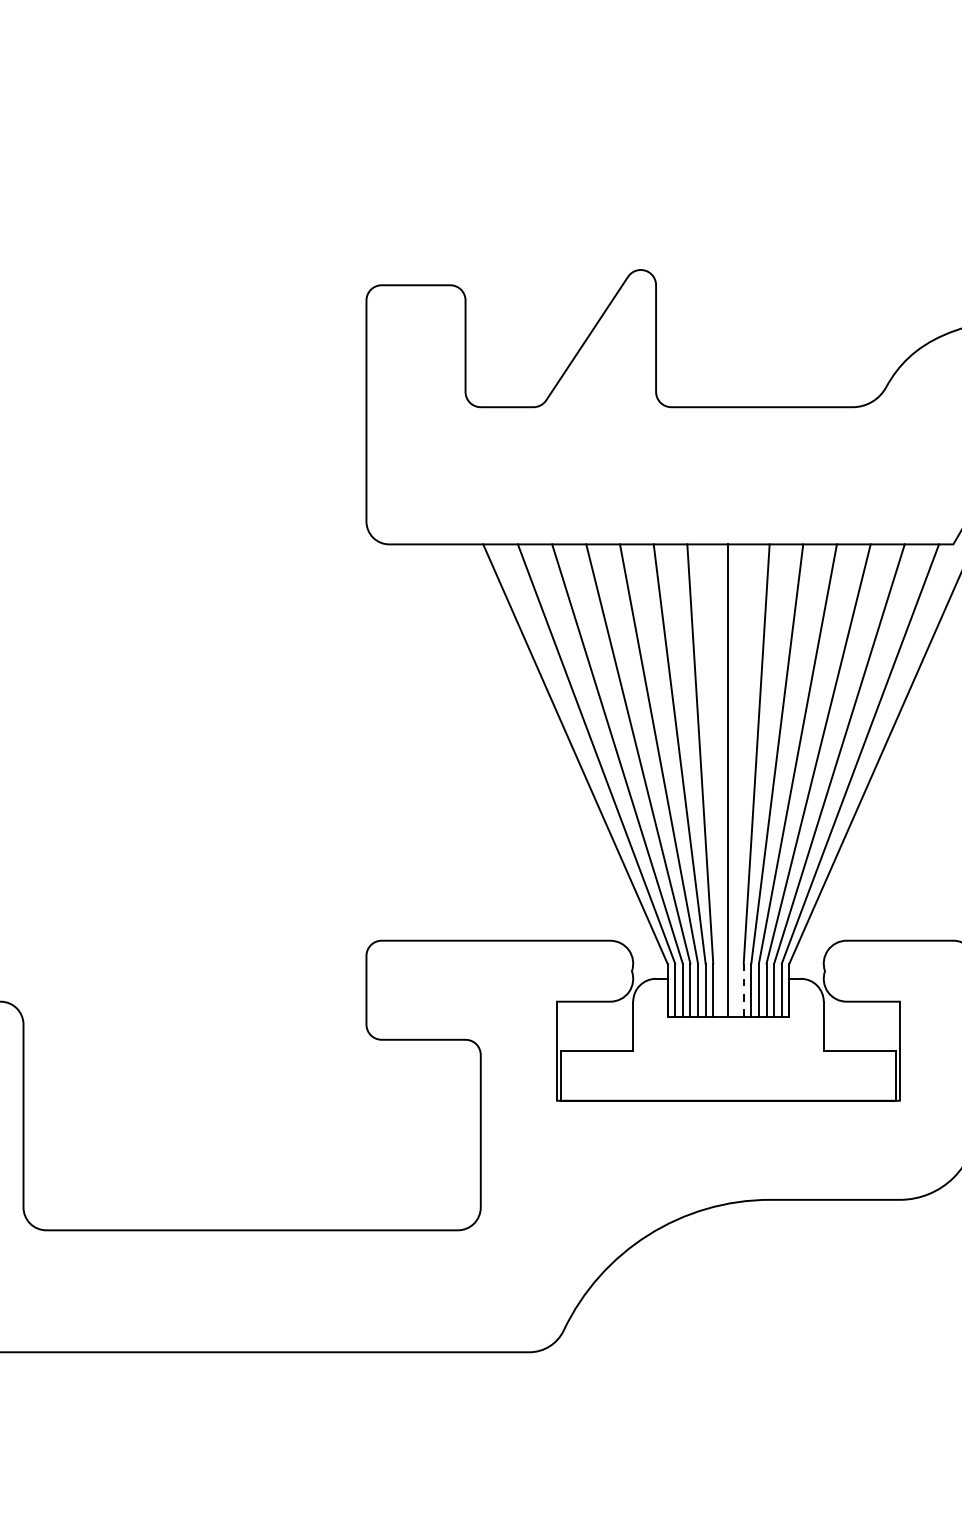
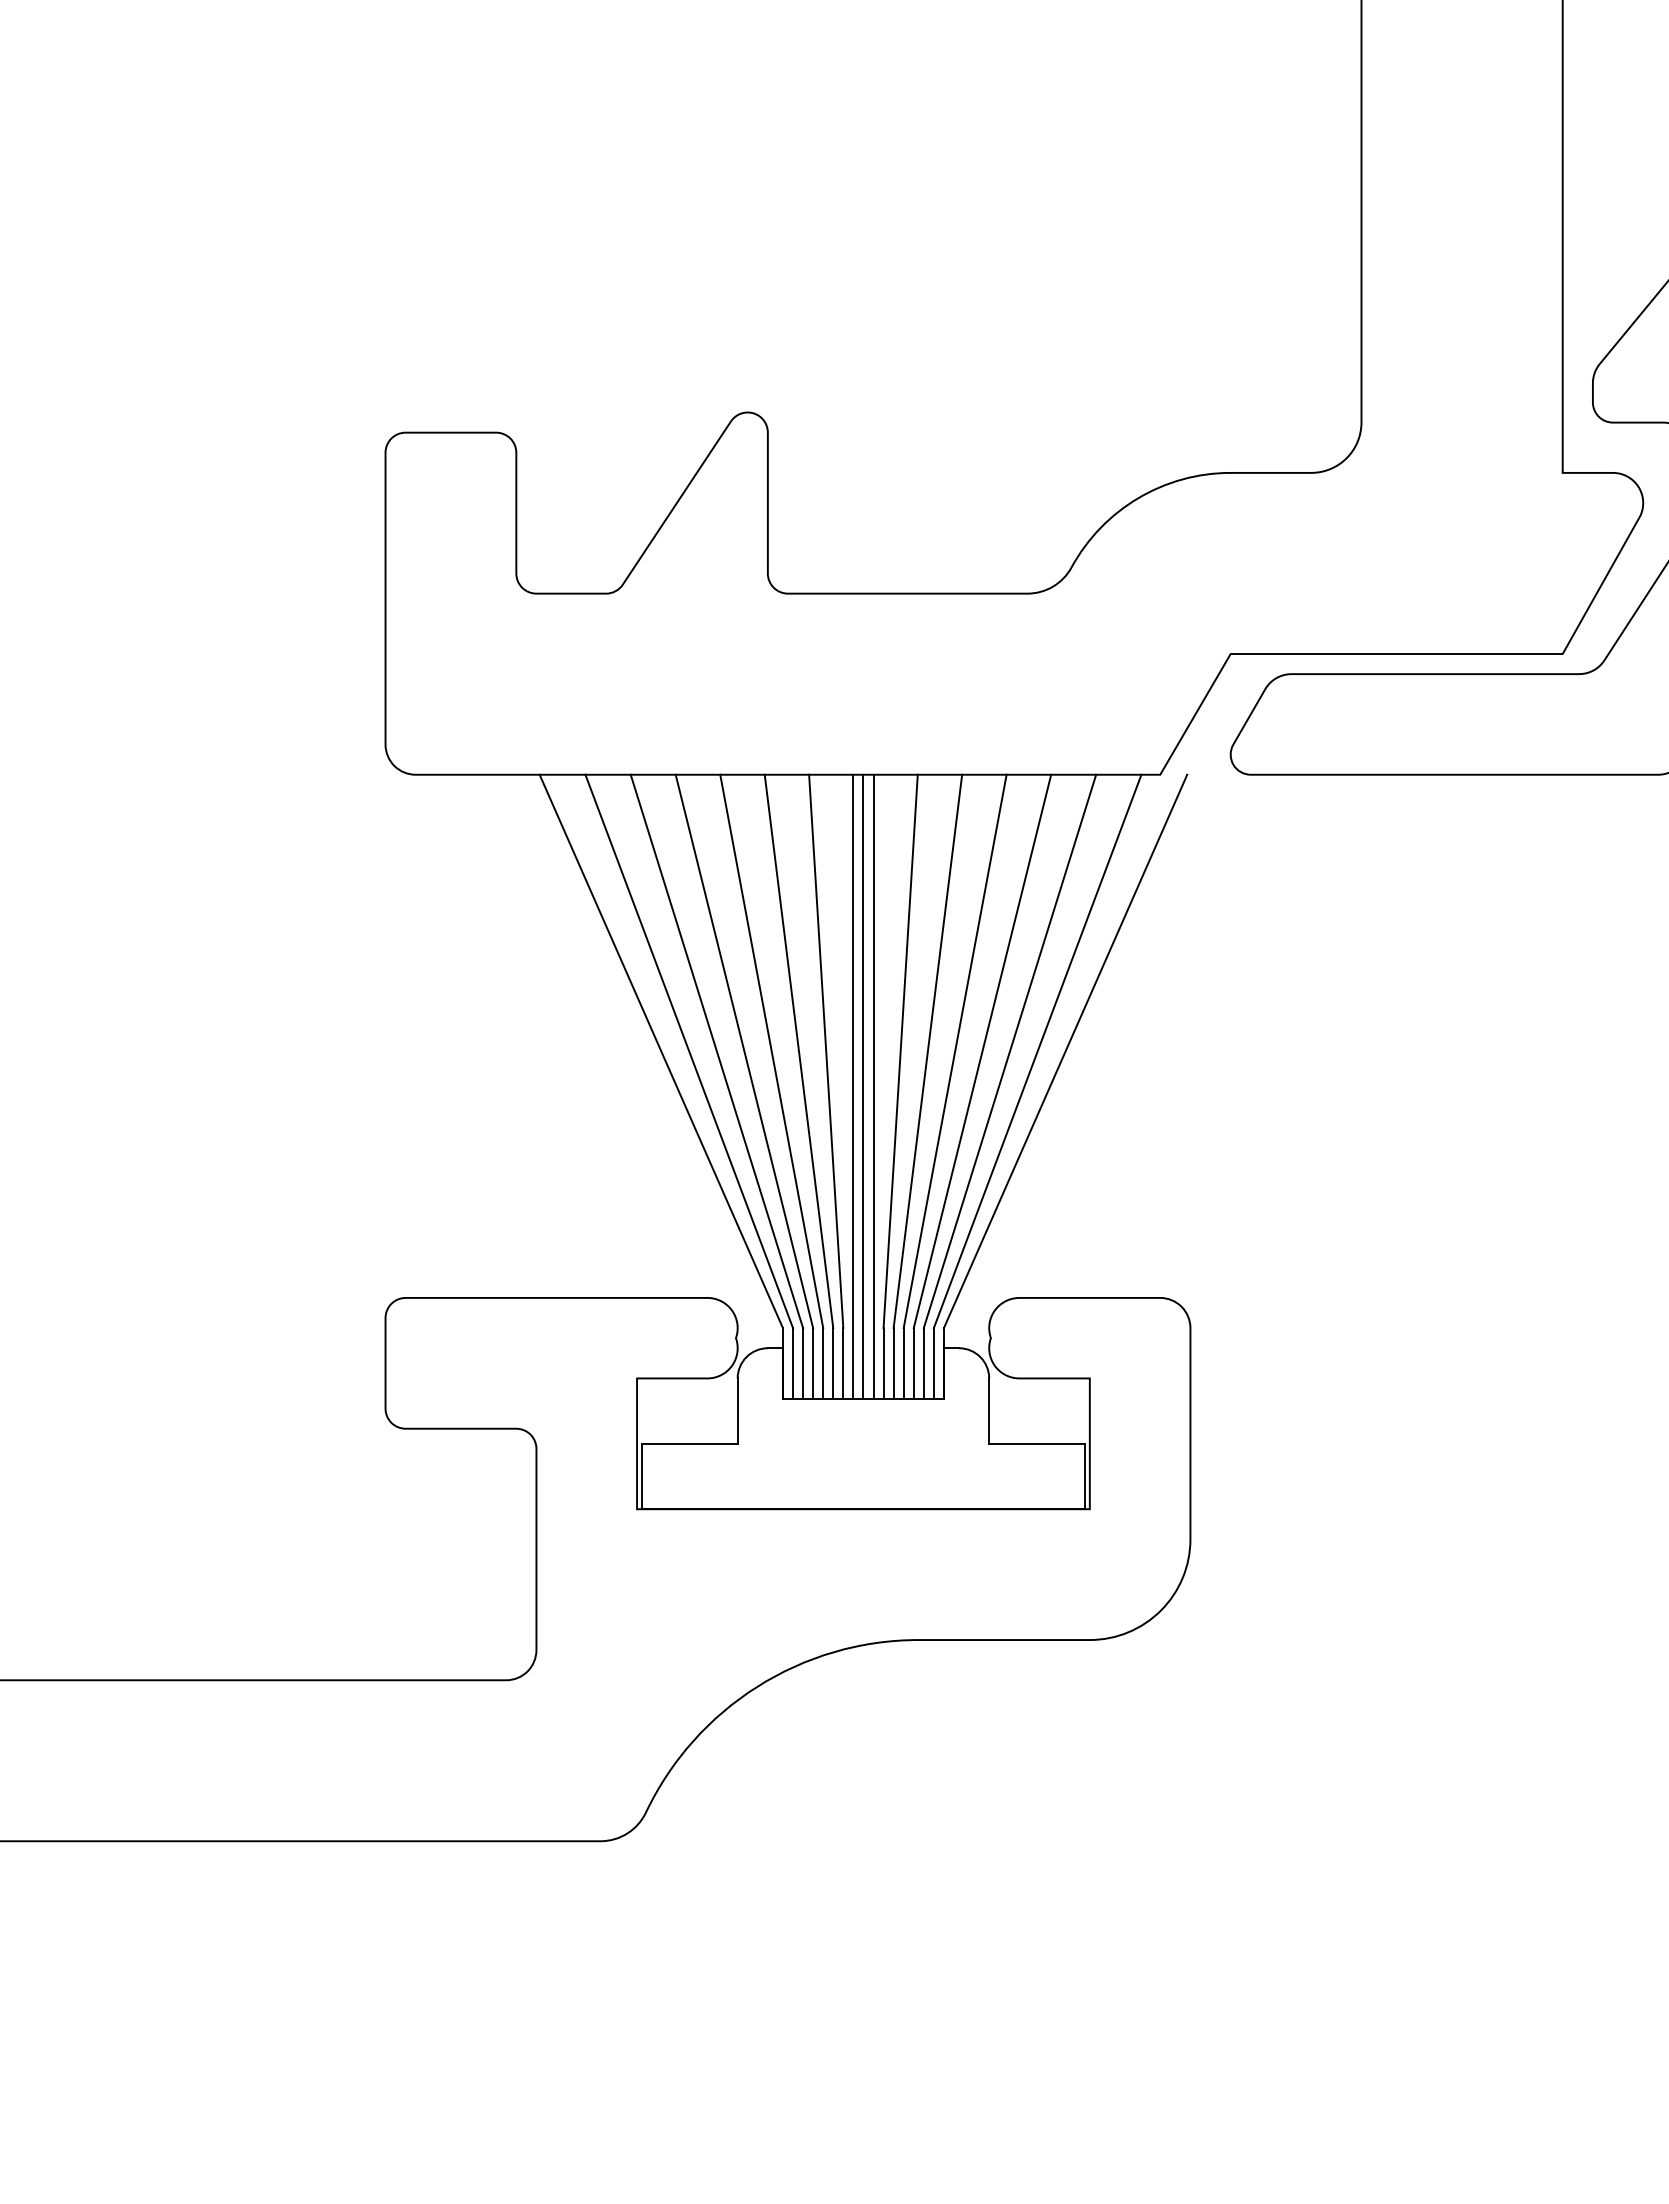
line: (720, 780) -> (853, 1086), added
line: (736, 780) -> (873, 1086), added
line: (743, 989) -> (883, 1362), dashed -> solid

